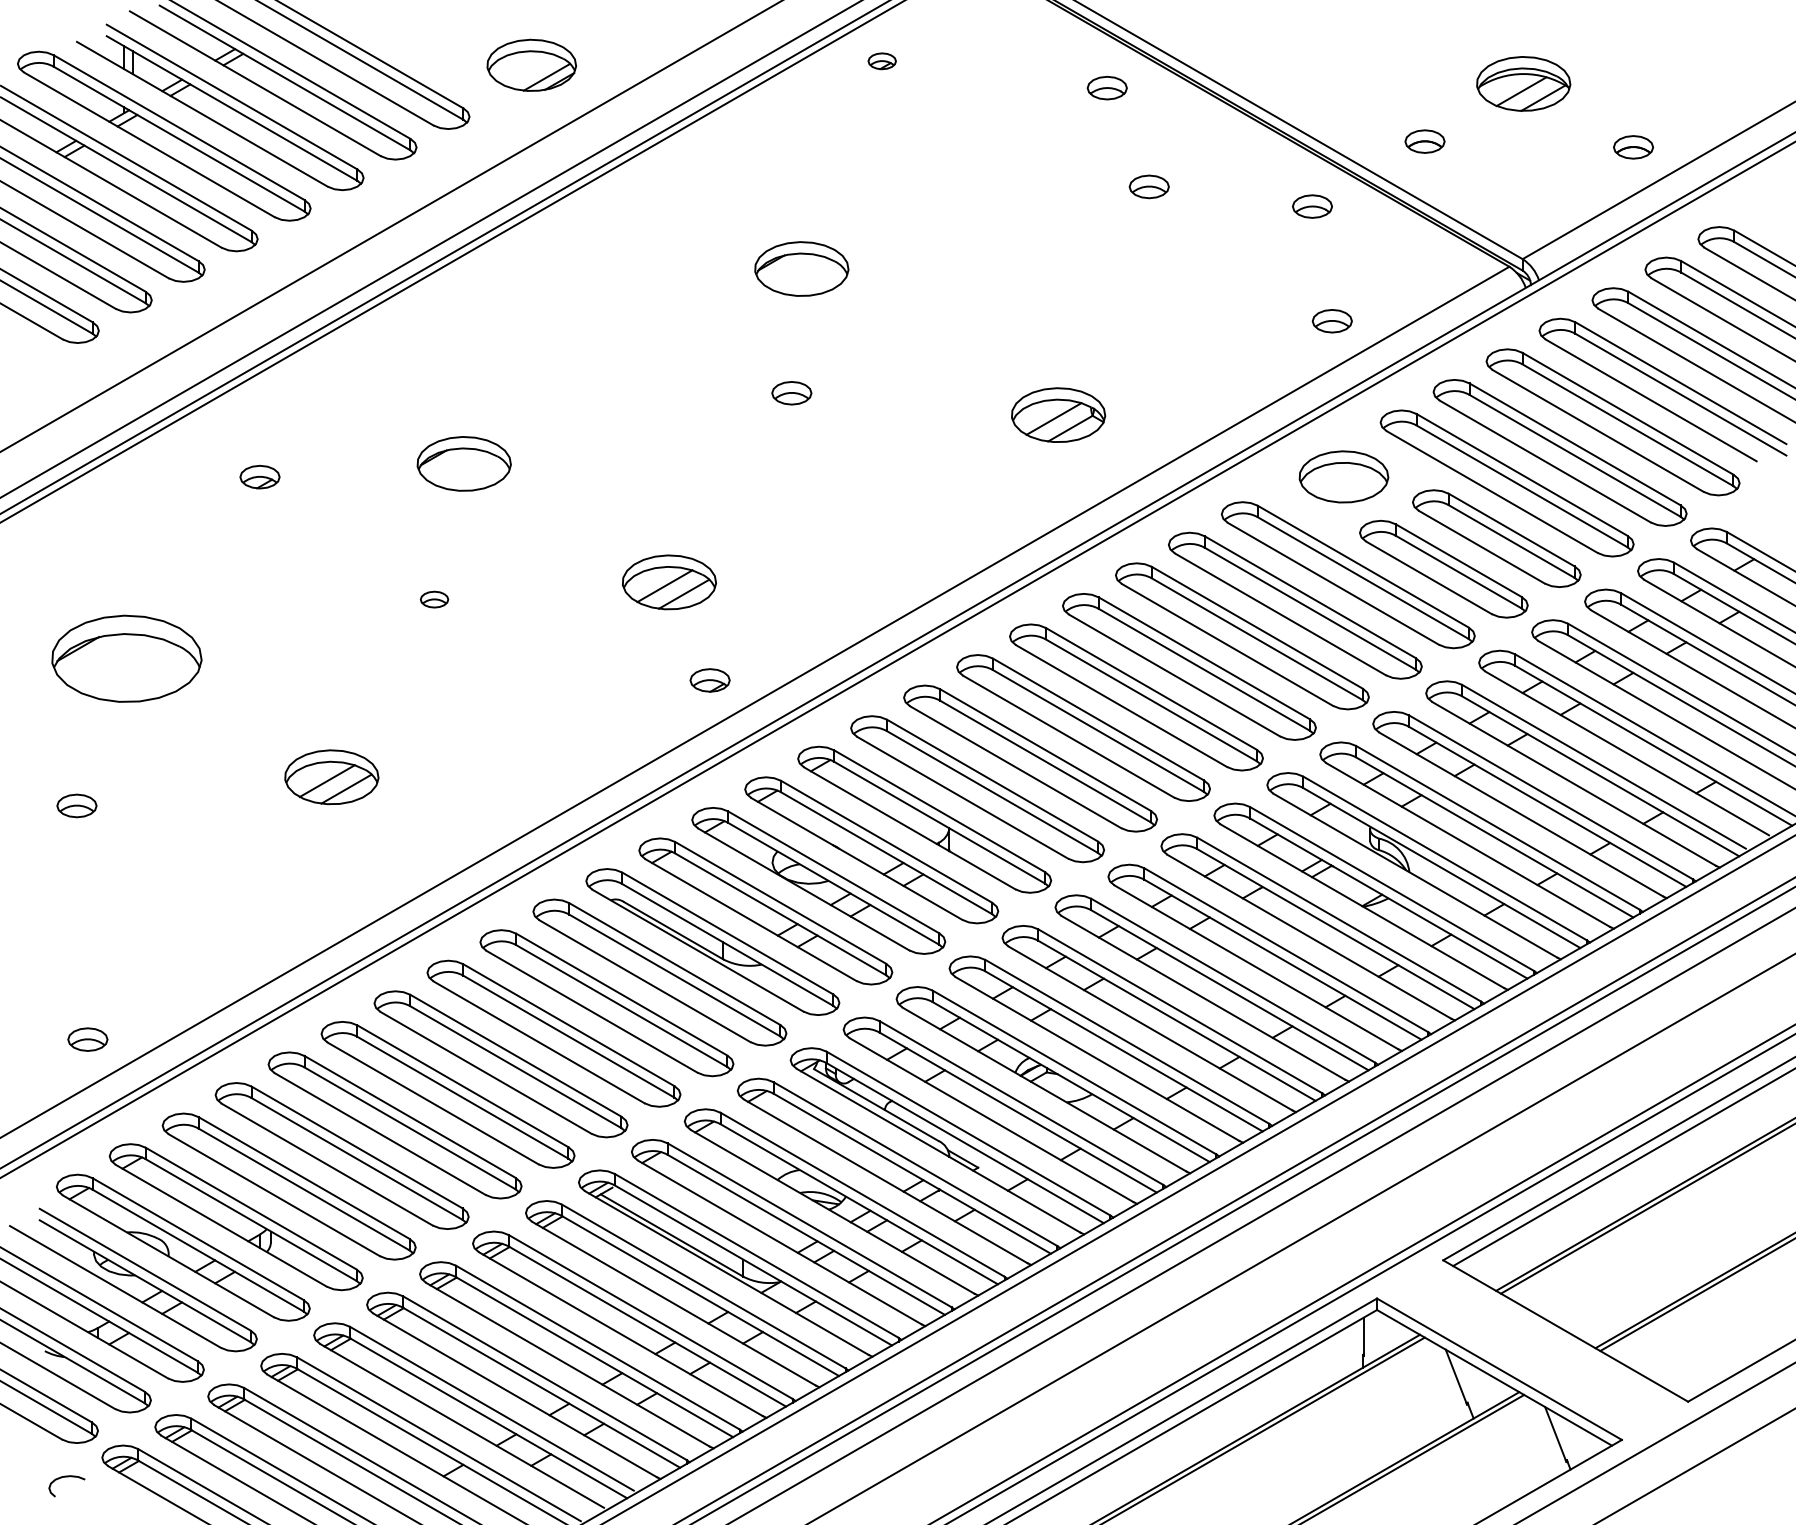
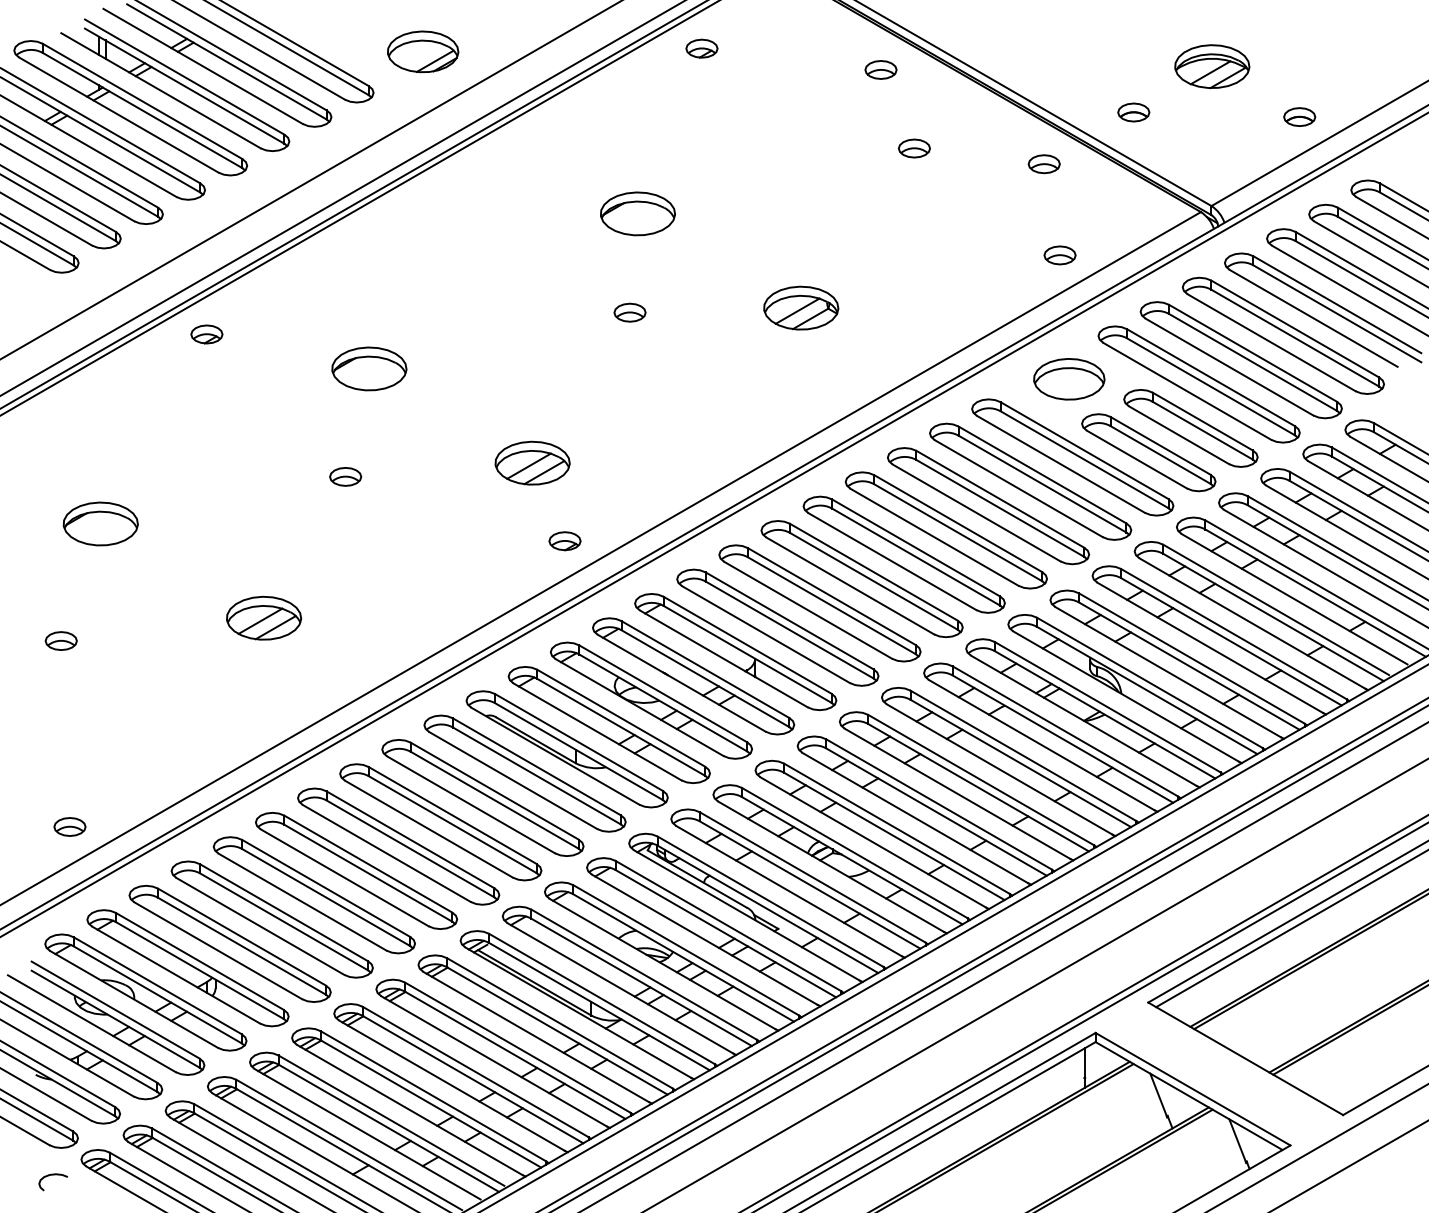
part: (881, 61) -> (701, 48), size x1.43
part: (1058, 414) -> (801, 307), moved
part: (259, 477) -> (206, 334), moved
part: (434, 599) -> (345, 476), size x1.43
part: (126, 658) -> (100, 523), size x0.62

